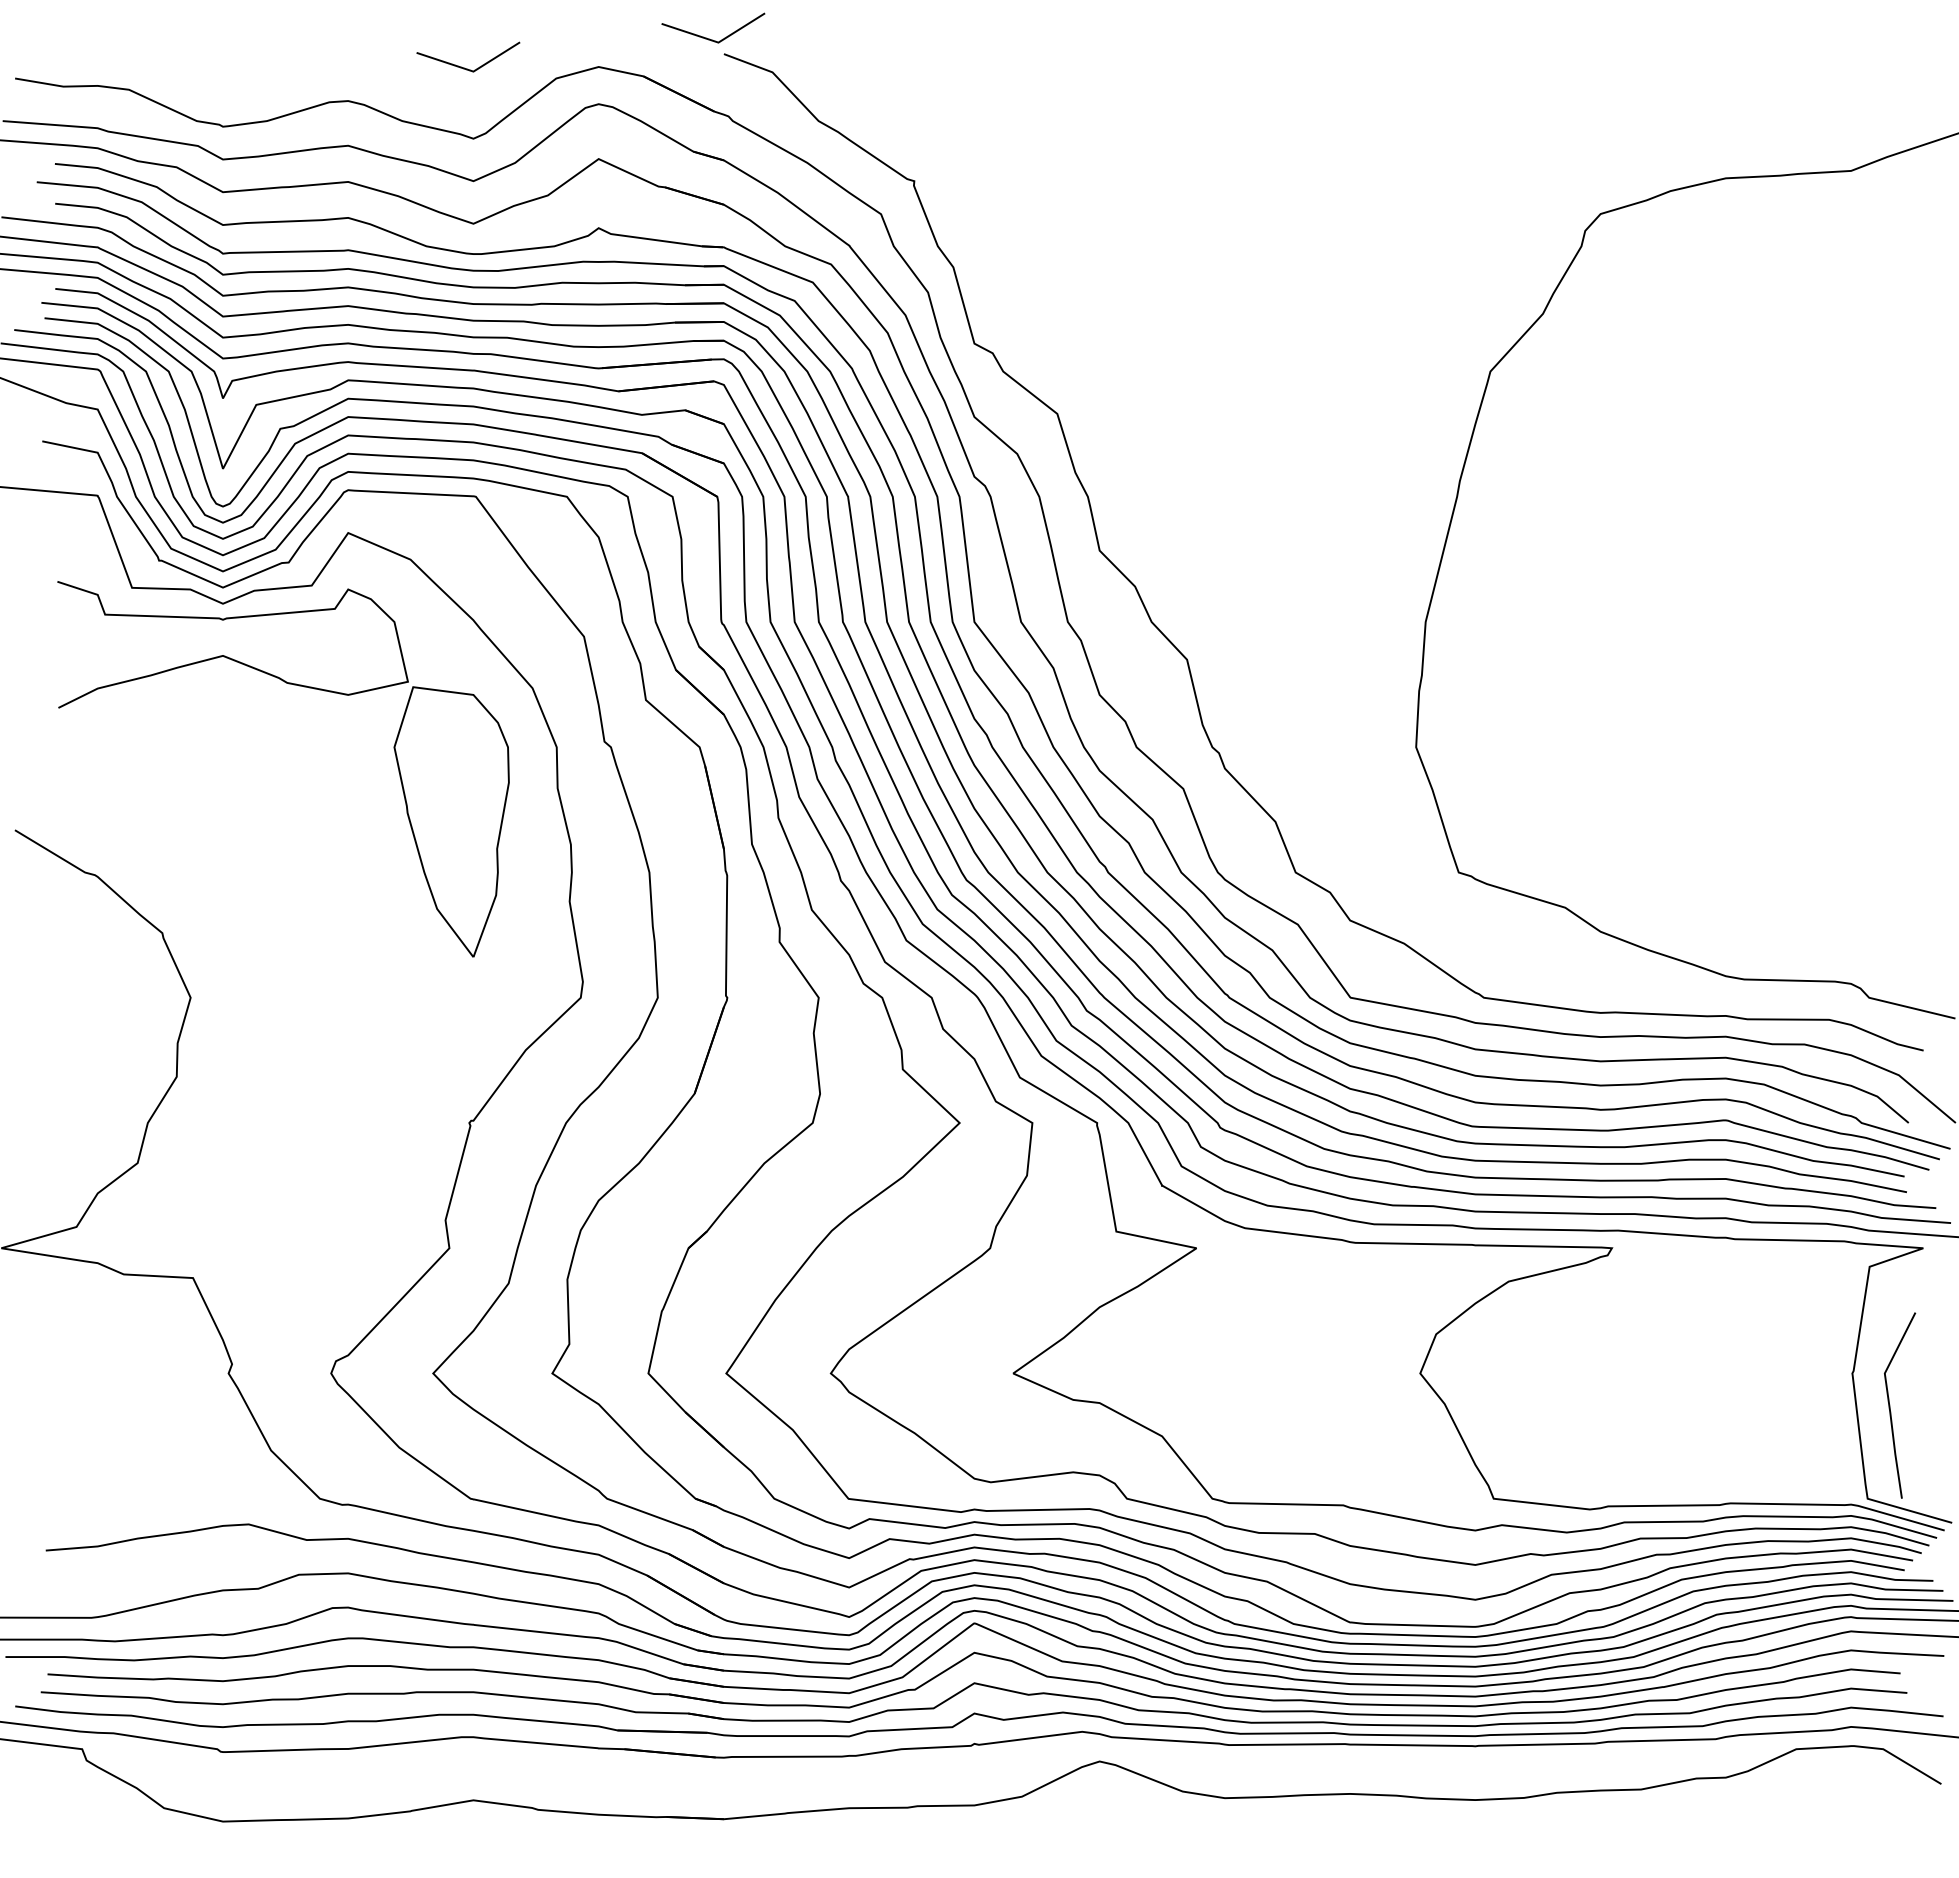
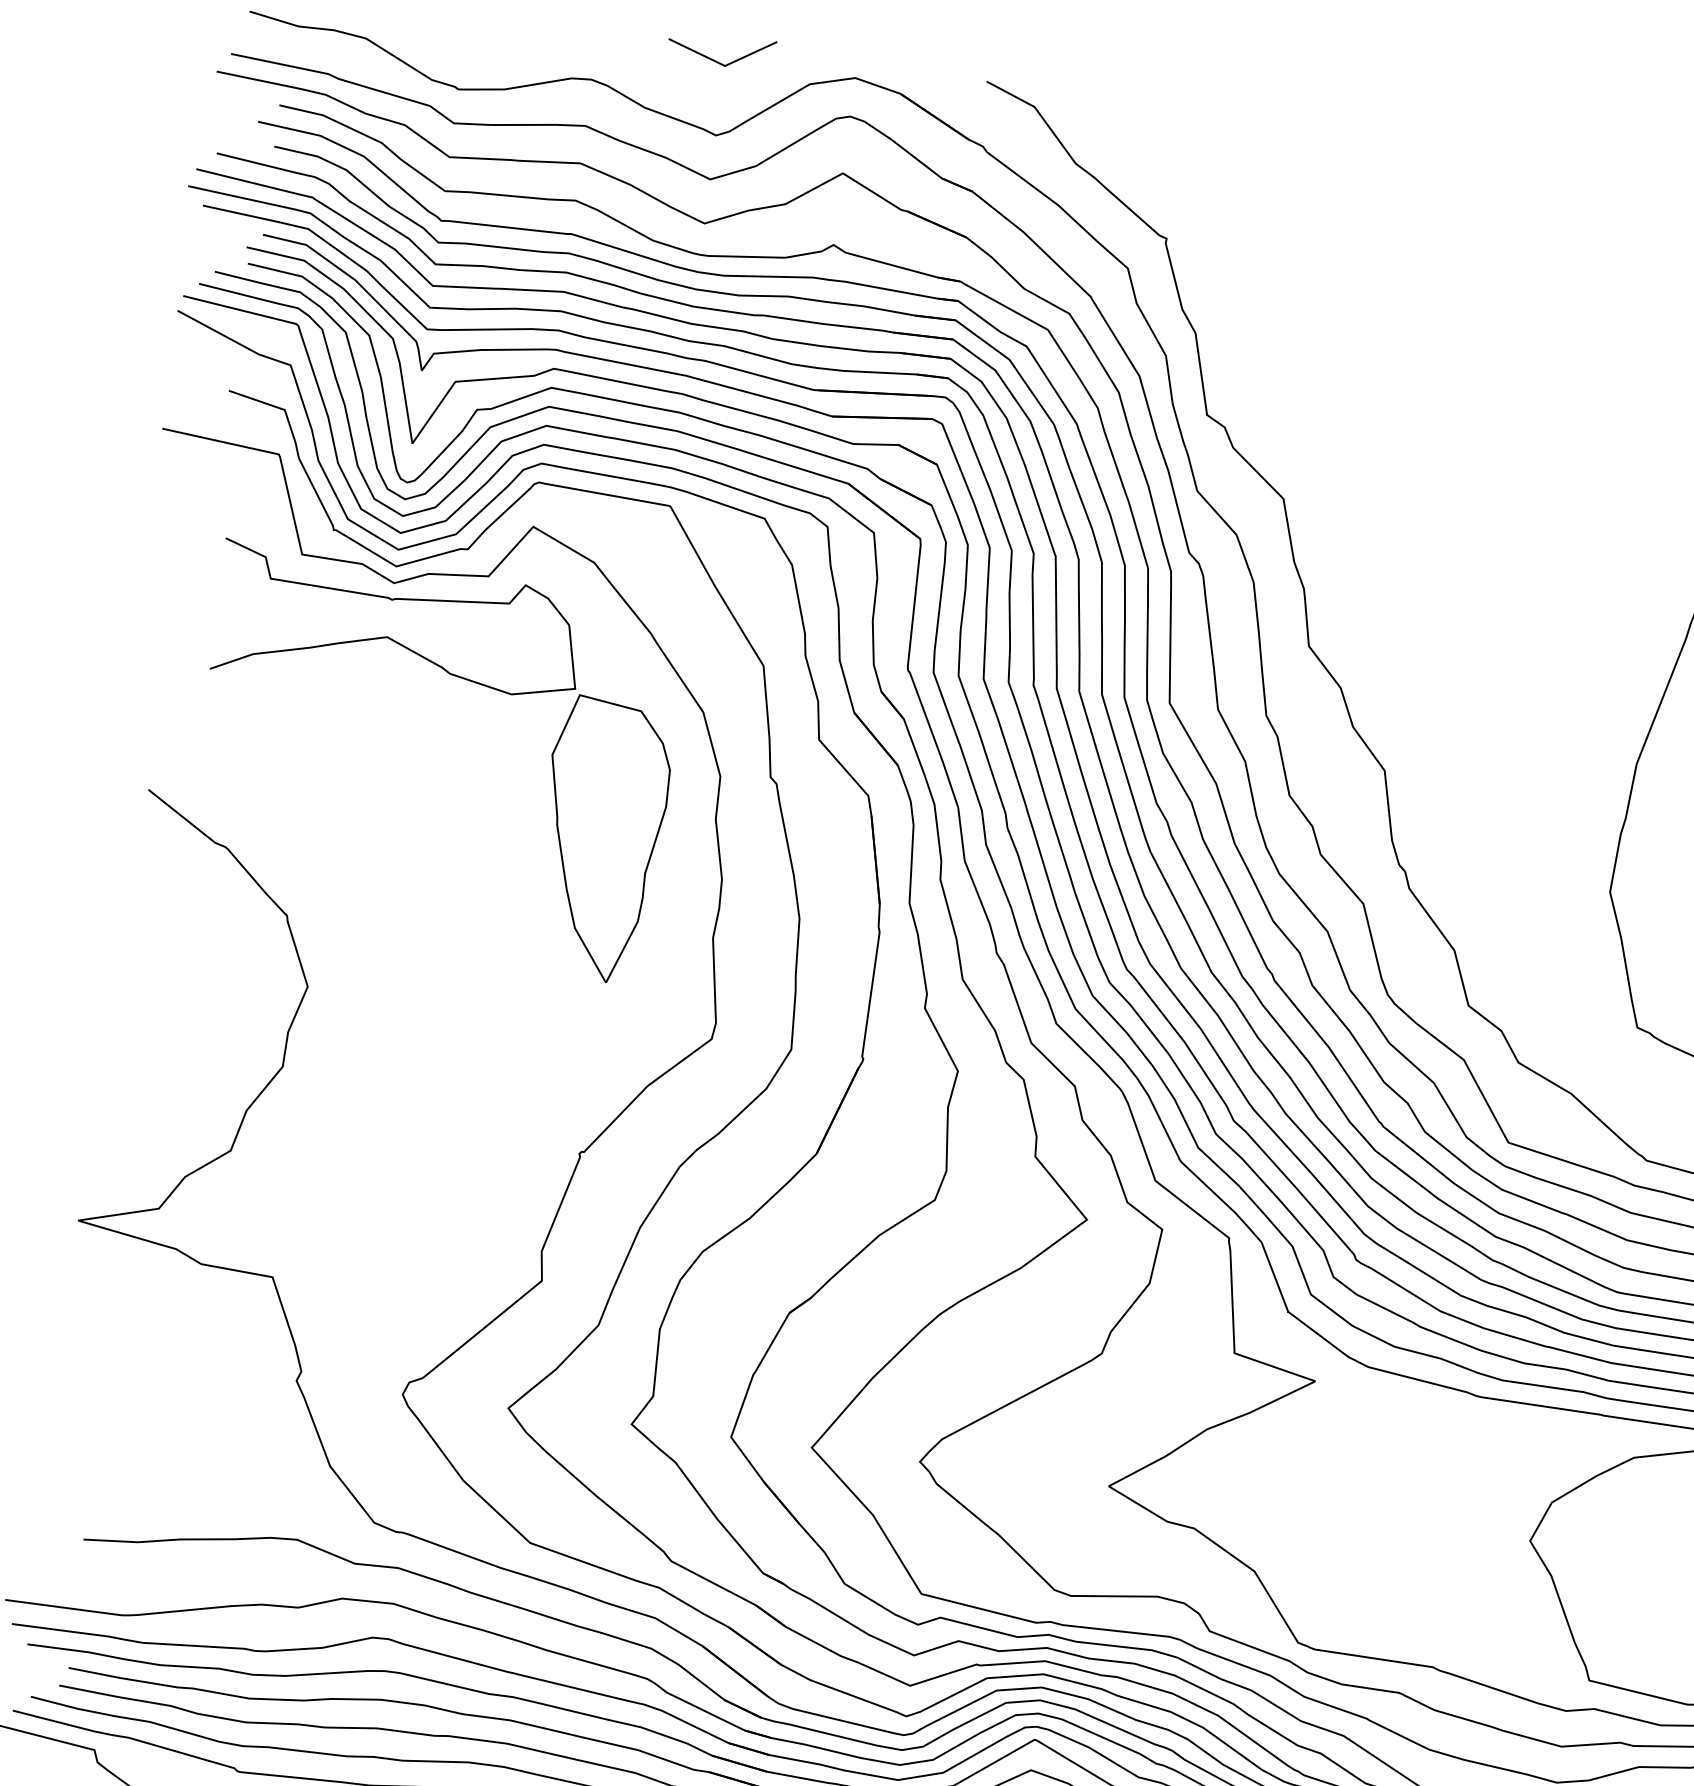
line: (709, 38) -> (973, 63), removed

